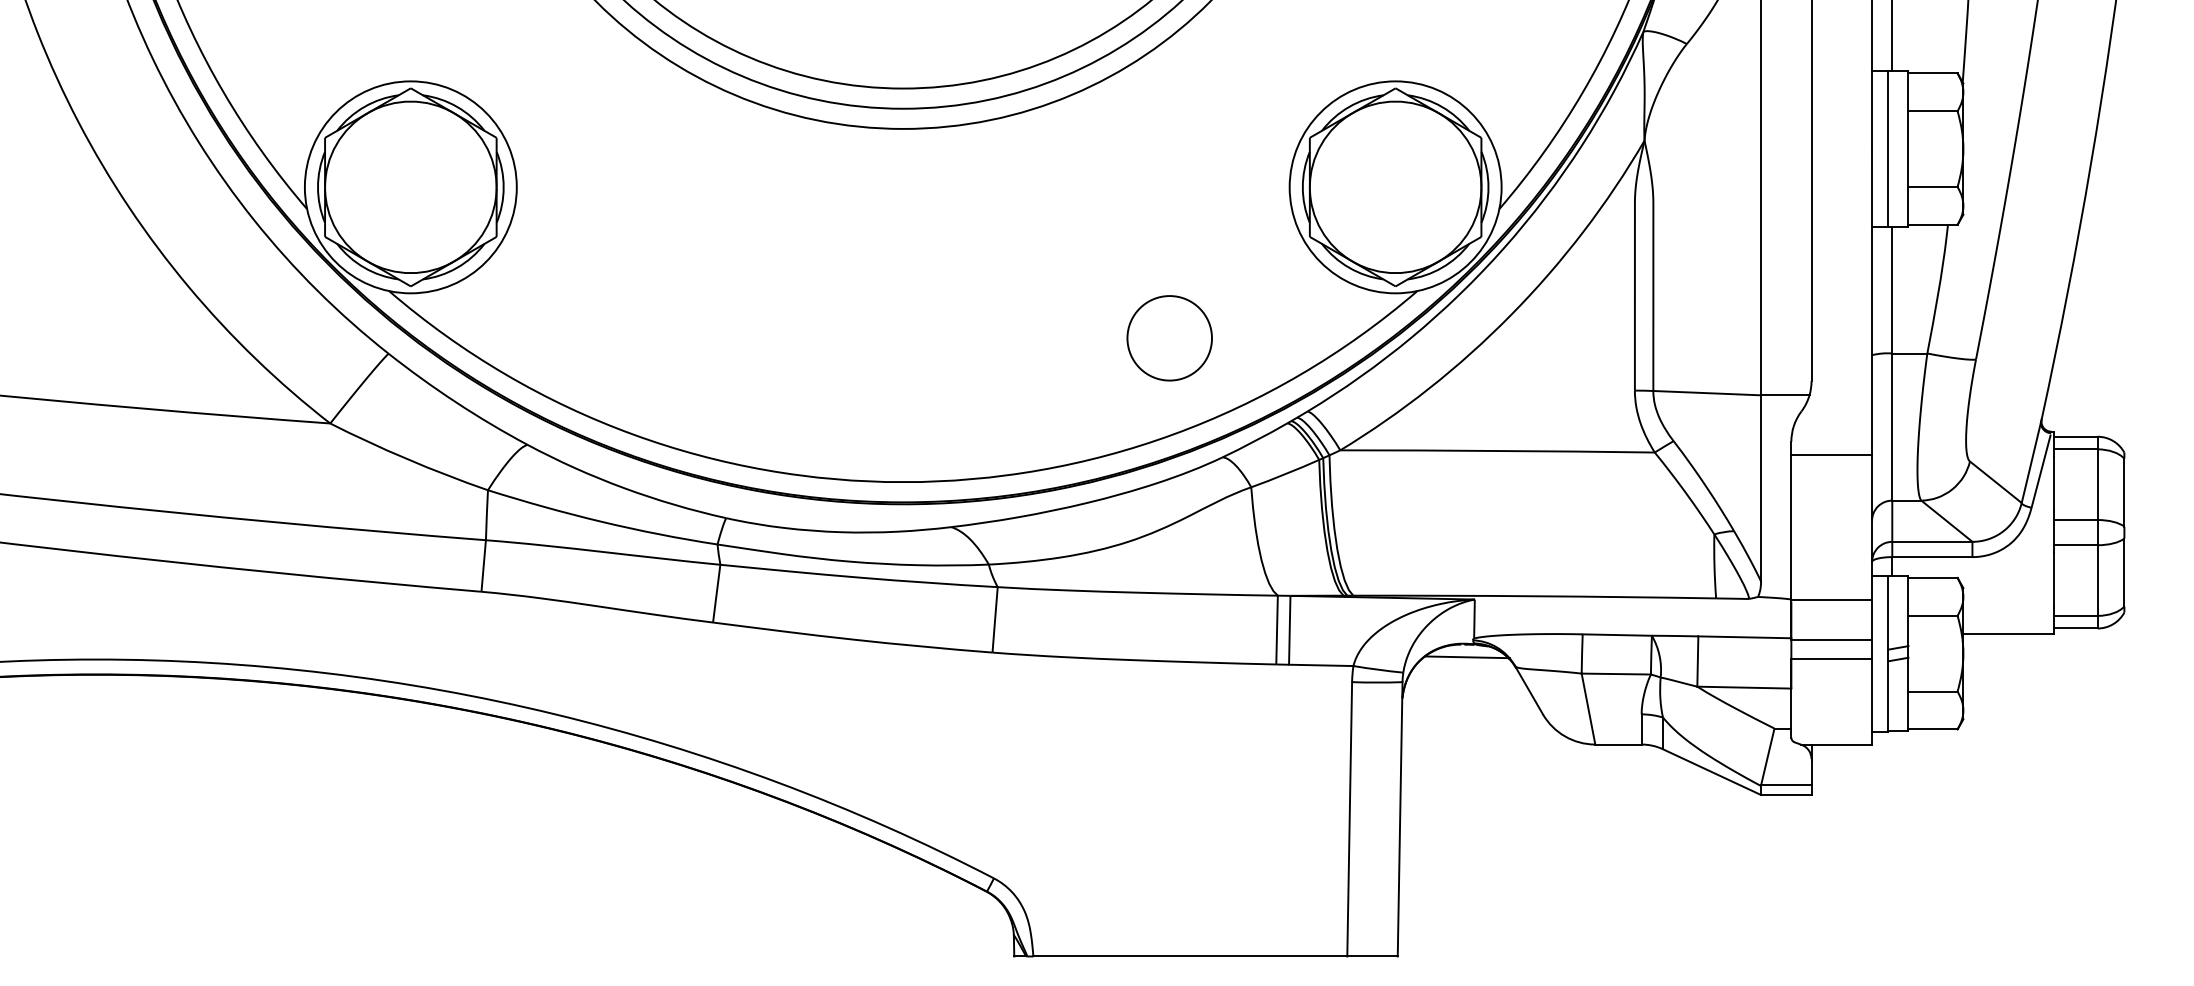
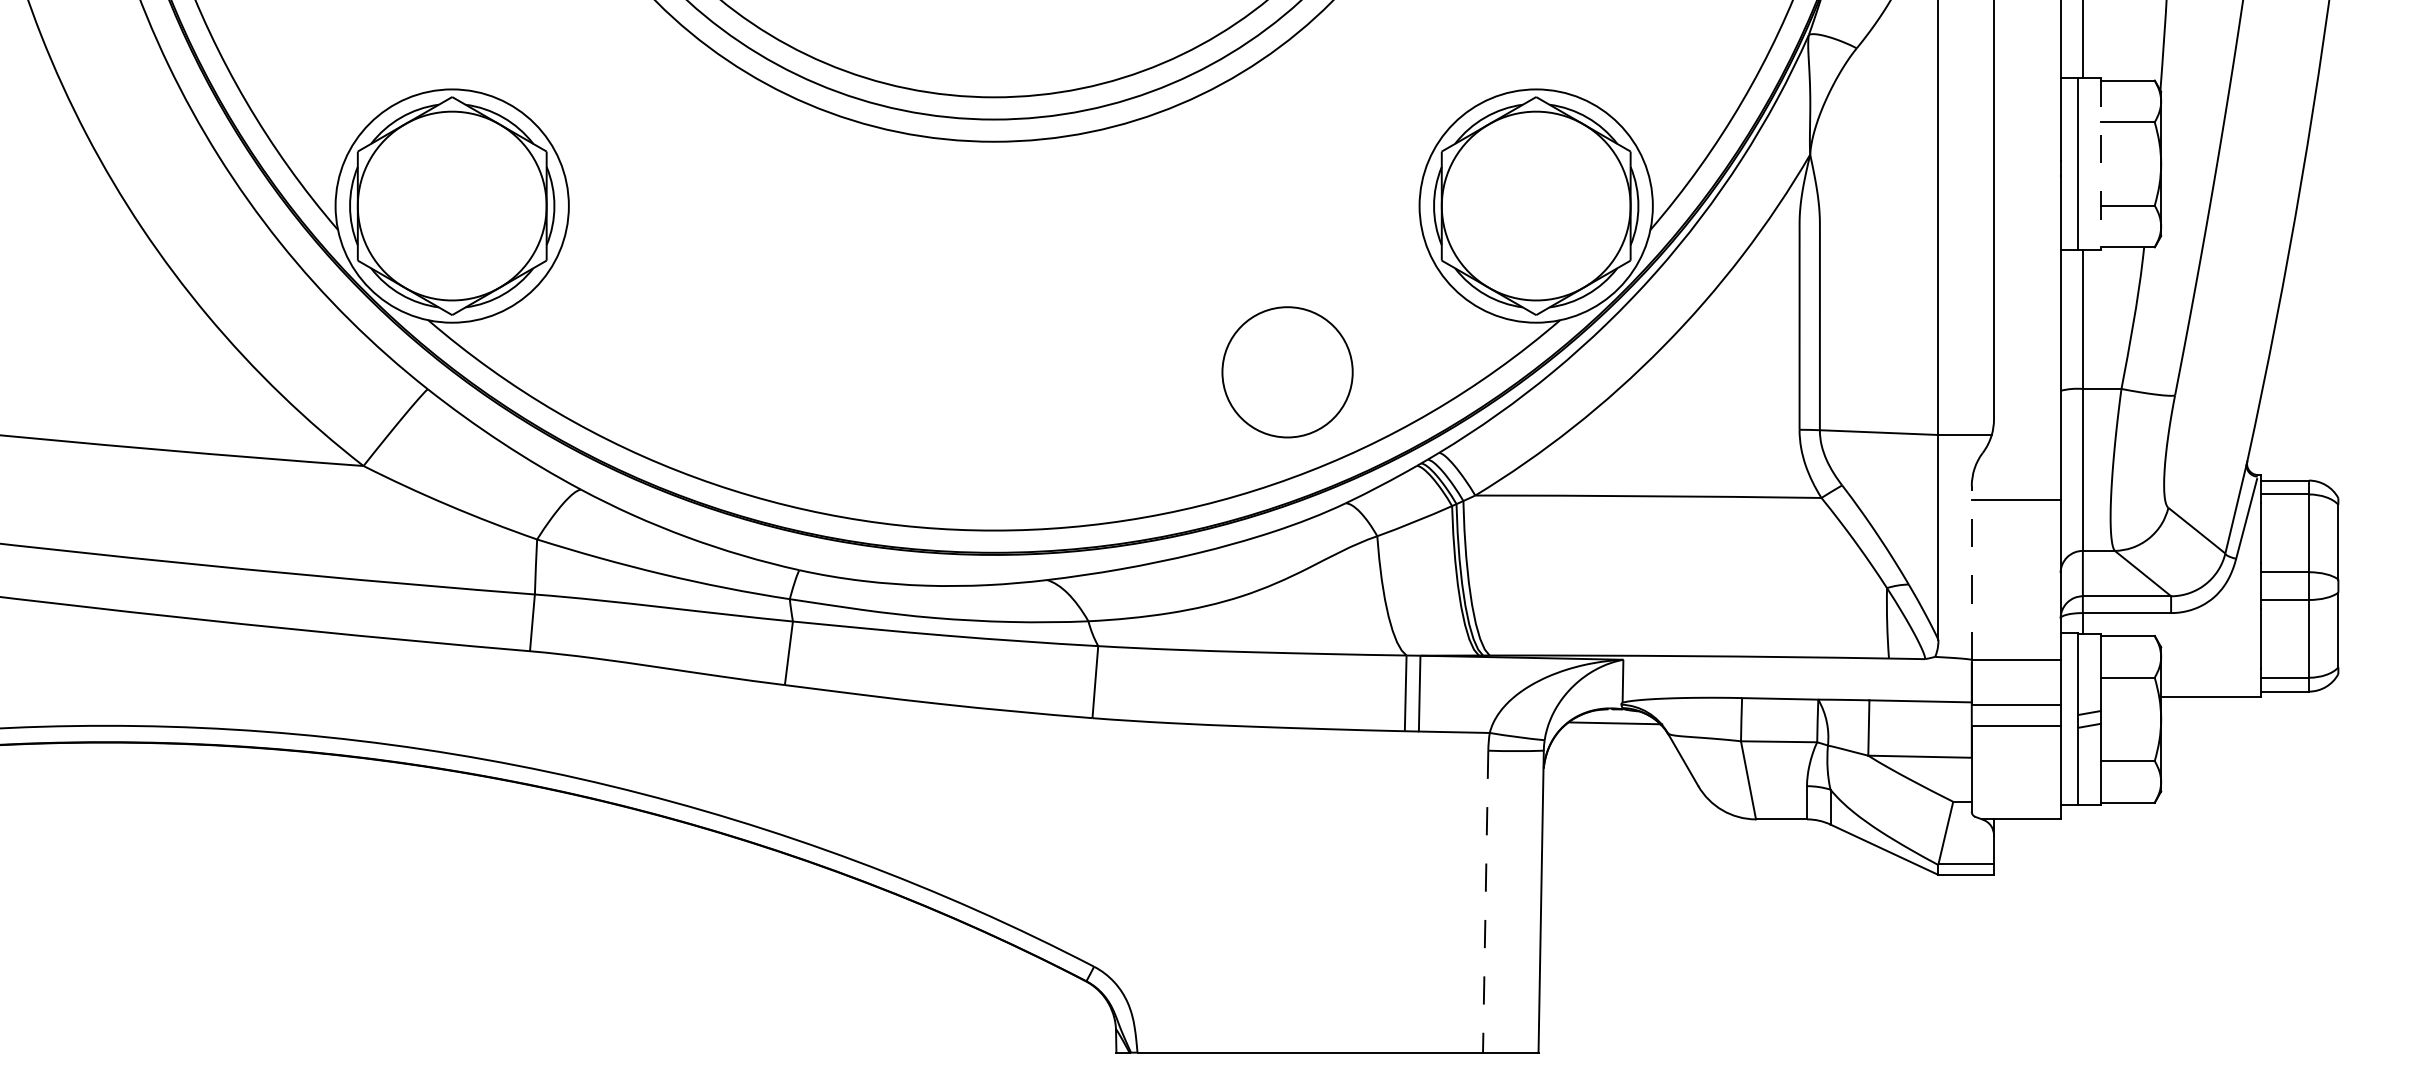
line: (1908, 149) -> (2100, 164), solid -> dashed
circle: (1169, 337) -> (1287, 371), size x1.4
line: (1791, 521) -> (1971, 573), solid -> dashed
line: (1349, 820) -> (1485, 902), solid -> dashed

